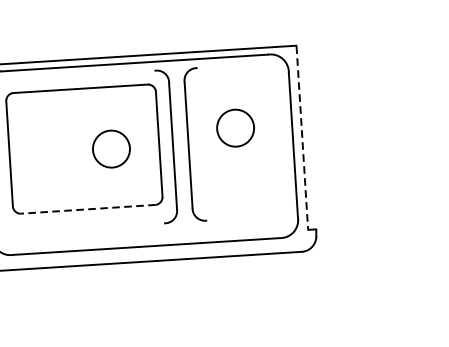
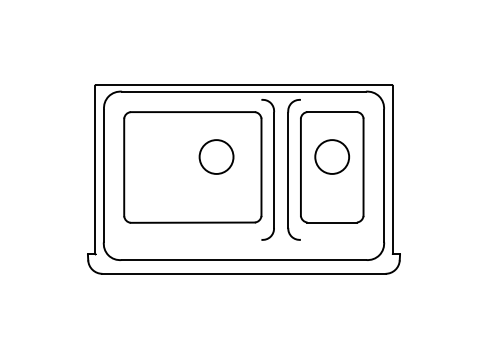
line: (302, 137) -> (392, 169), dashed -> solid
part: (236, 139) -> (332, 167), added
circle: (111, 148) -> (216, 156), moved
line: (87, 209) -> (192, 222), dashed -> solid

